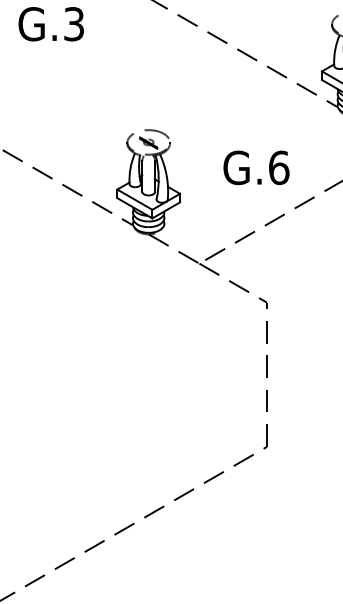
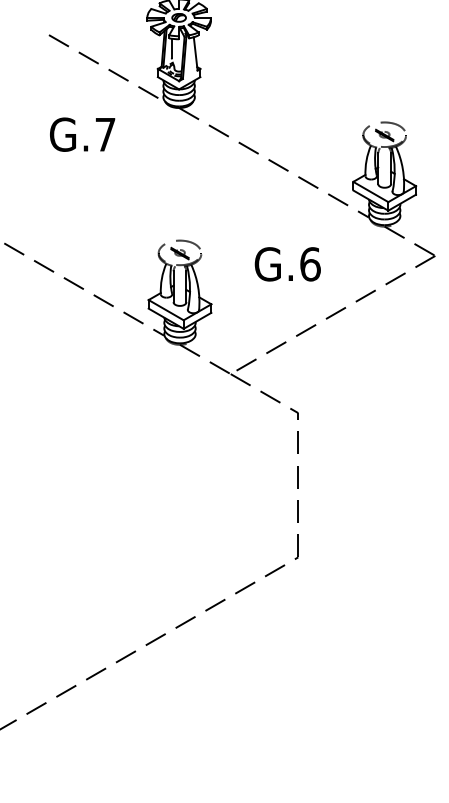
text: (74, 24) -> (105, 134), G.3 -> G.7
text: (256, 168) -> (287, 264), moved

